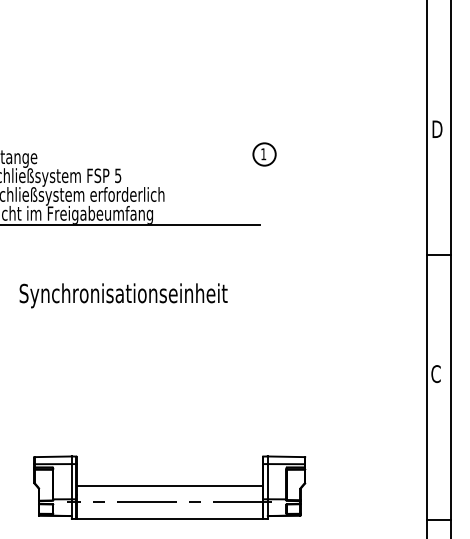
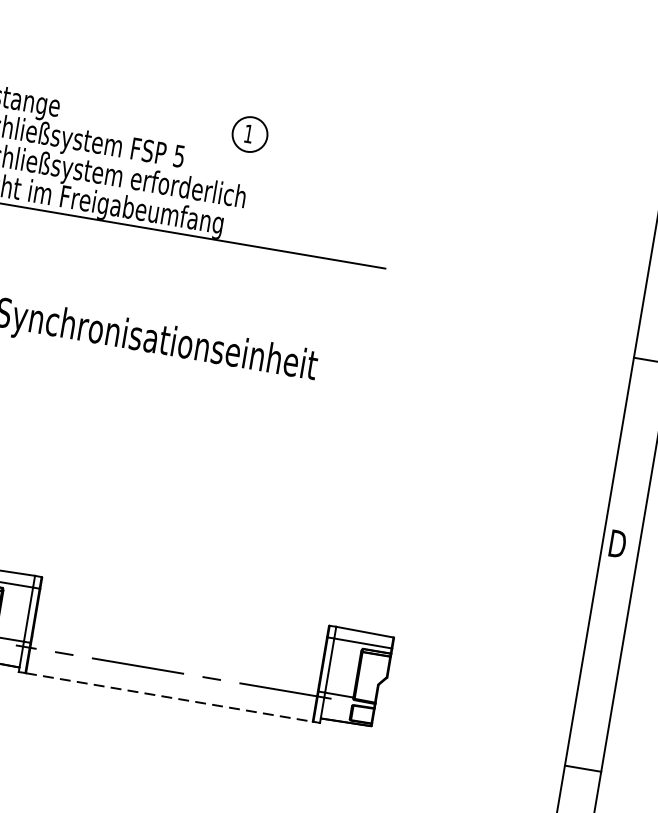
part: (264, 154) -> (249, 134), moved
text: (436, 374) -> (617, 544), C -> D
line: (169, 485) -> (177, 645), removed
line: (170, 519) -> (170, 698), solid -> dashed

